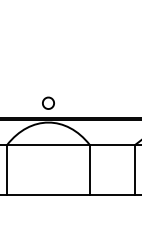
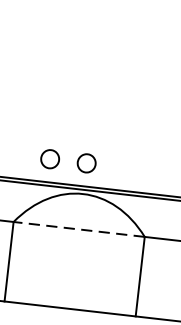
part: (25, 102) -> (50, 157), added
line: (48, 144) -> (79, 228), solid -> dashed

